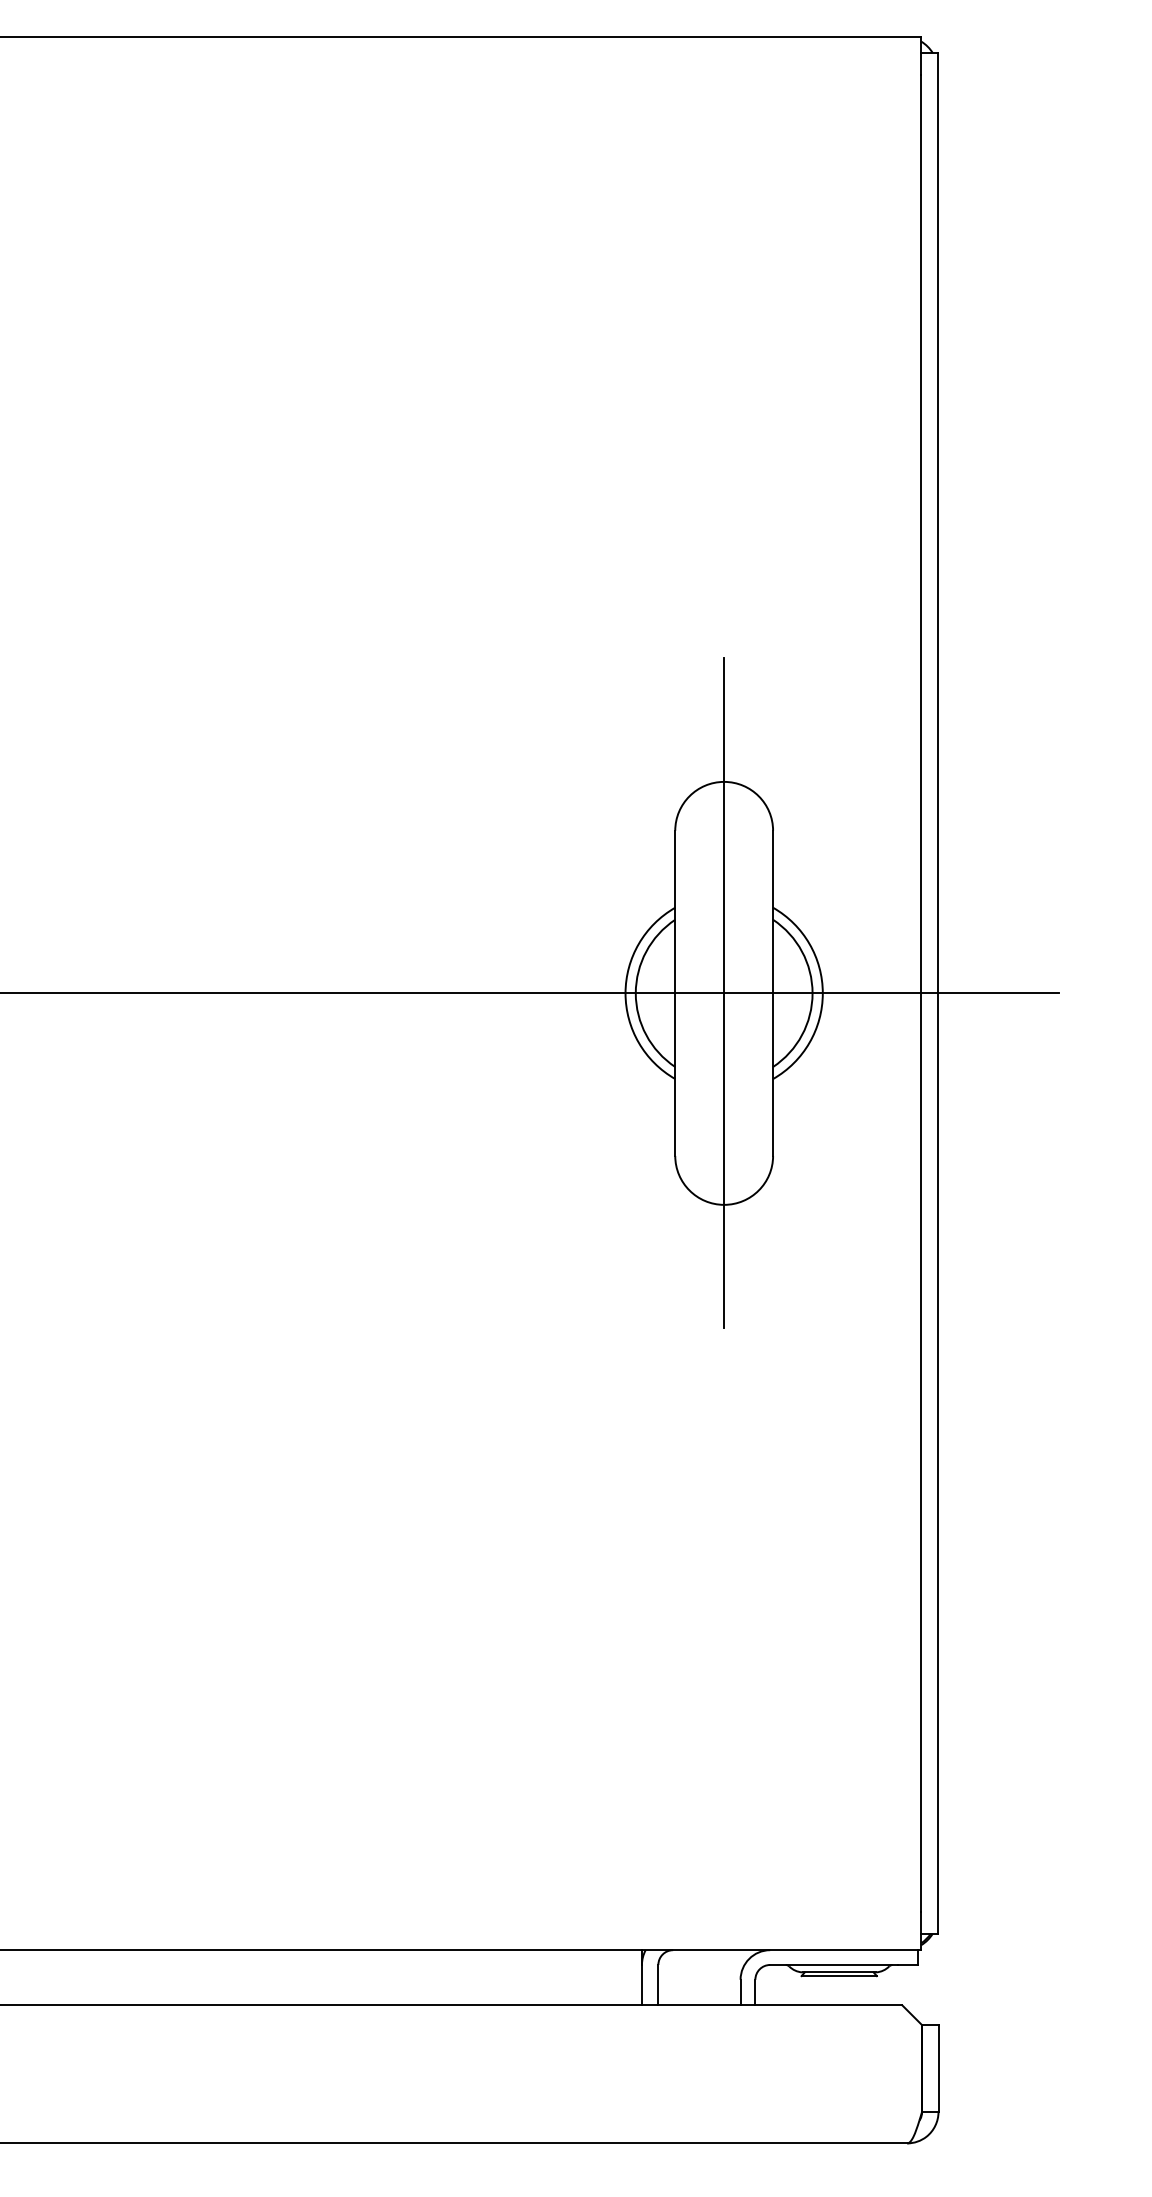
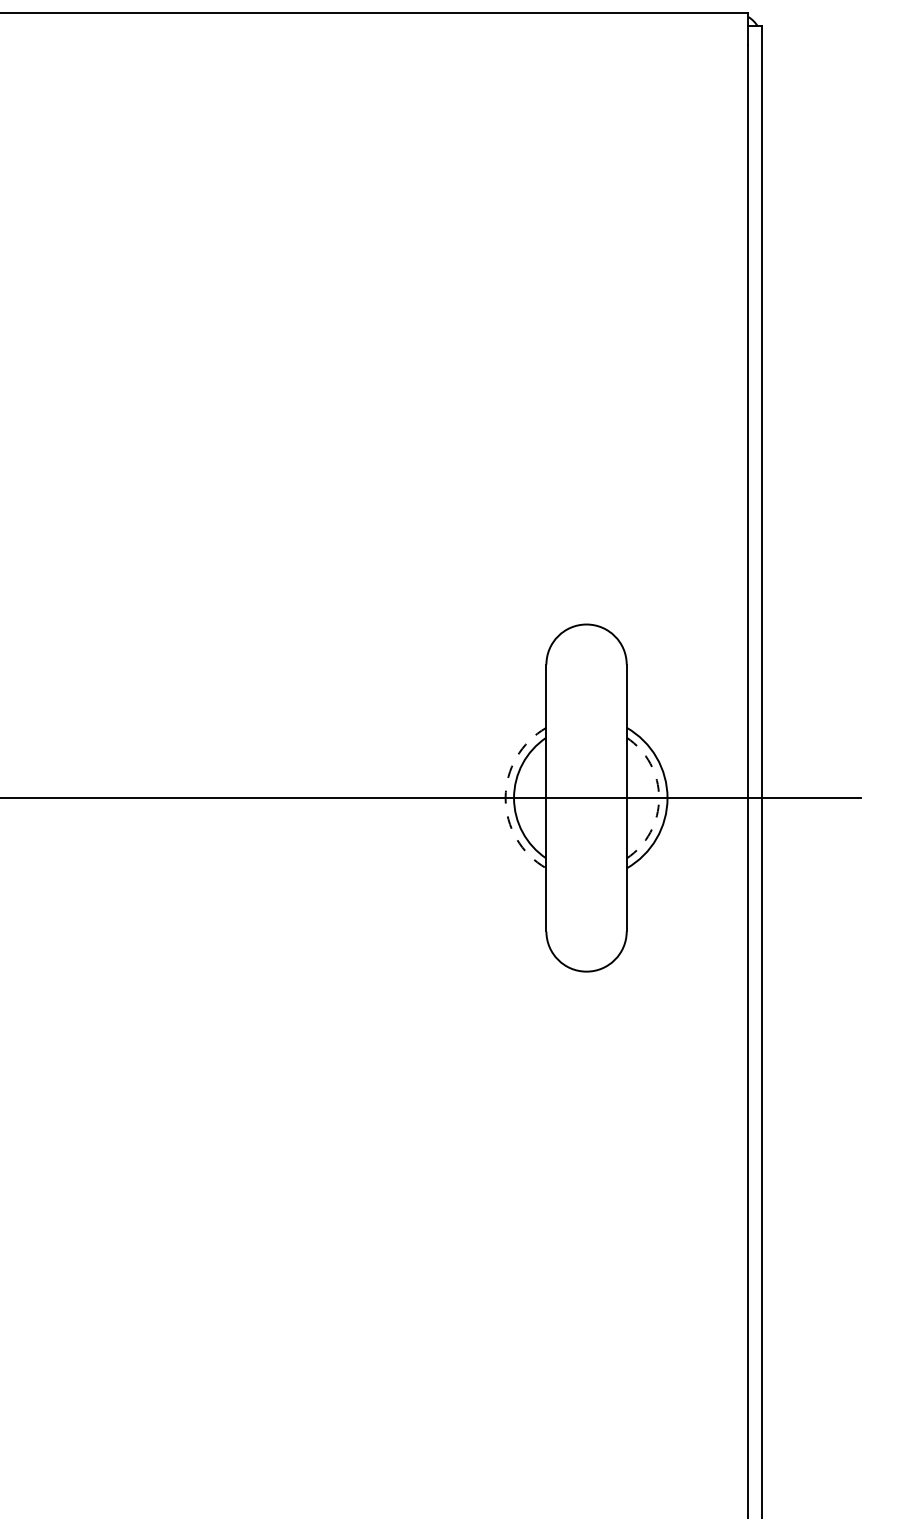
arc: (625, 993) -> (505, 798), solid -> dashed
line: (724, 993) -> (586, 798), removed
arc: (812, 993) -> (659, 798), solid -> dashed

